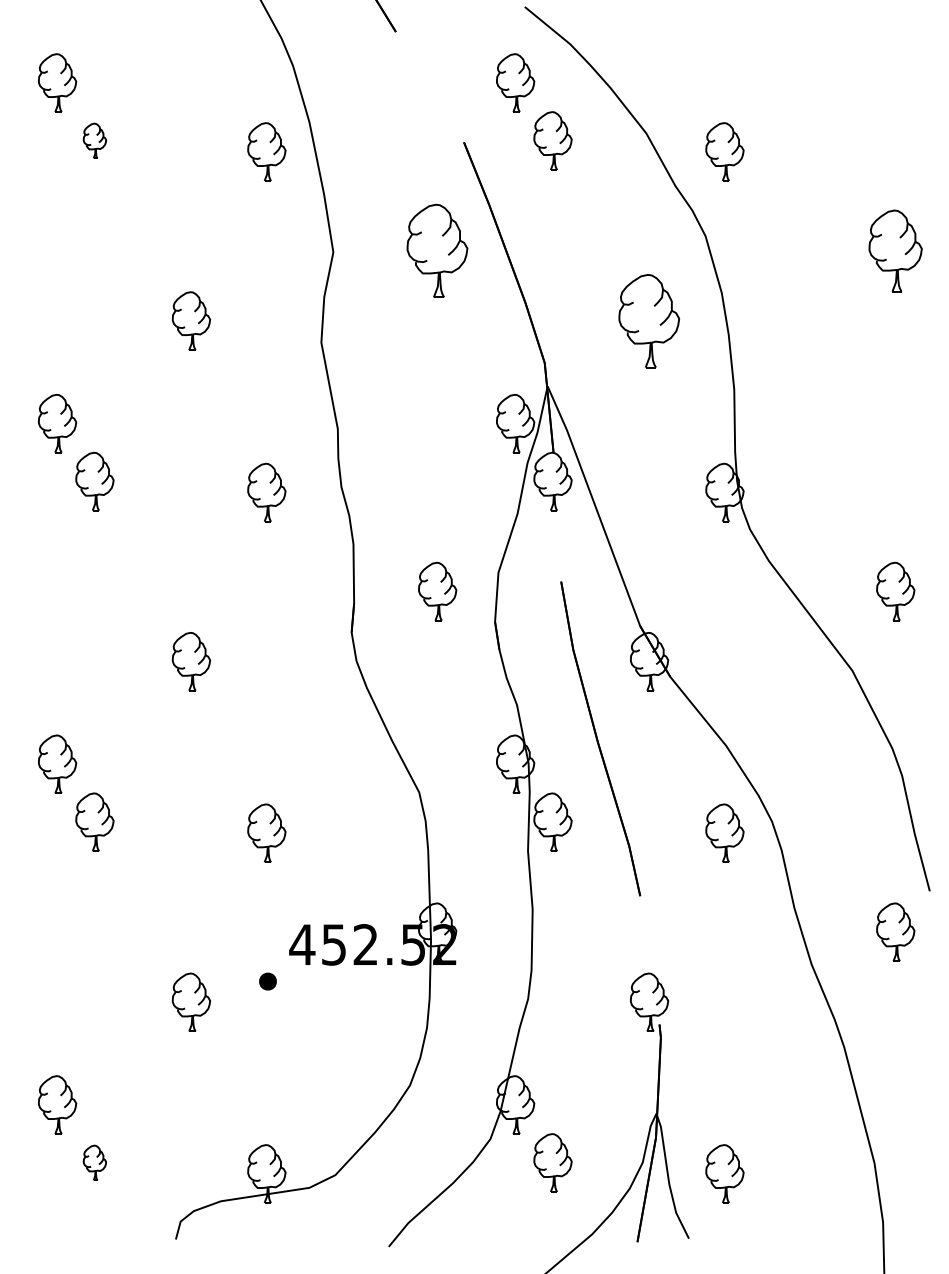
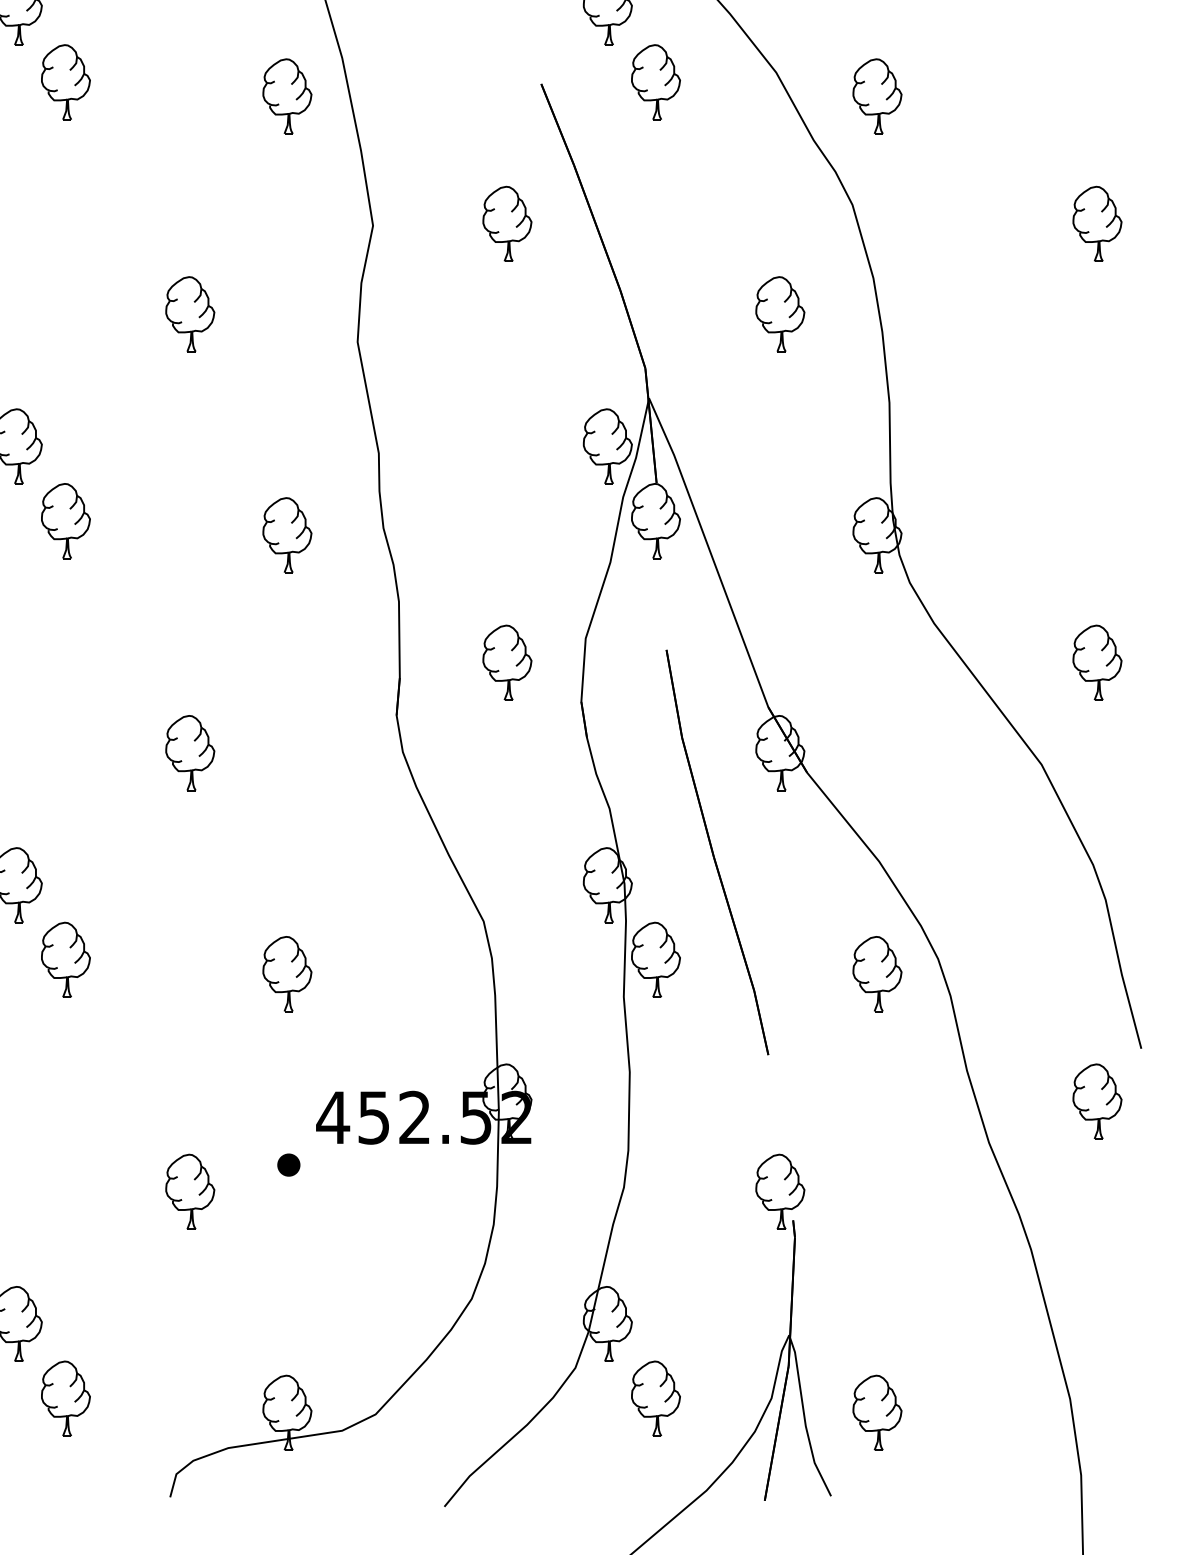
part: (94, 140) -> (65, 81), size x1.67
part: (437, 250) -> (507, 223), size x0.62
part: (895, 250) -> (1097, 223), size x0.71
part: (649, 320) -> (780, 313), size x0.62
part: (94, 1162) -> (65, 1398), size x1.67

